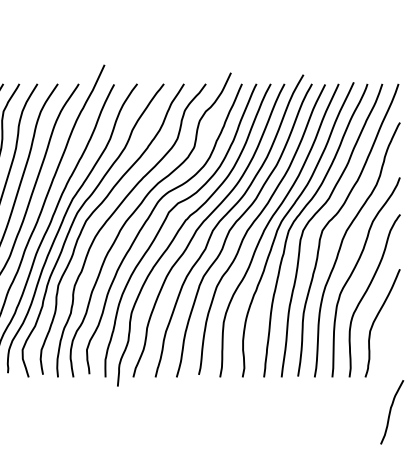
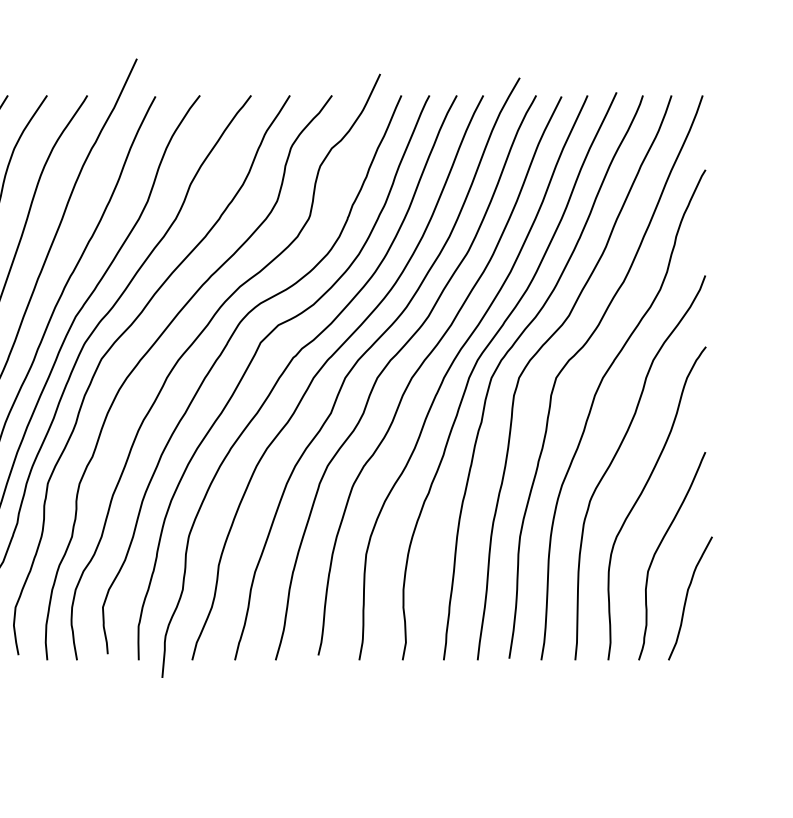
curve: (391, 411) -> (689, 596), moved

